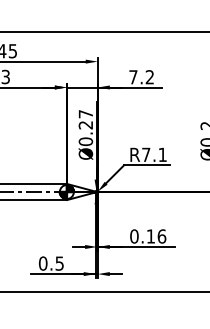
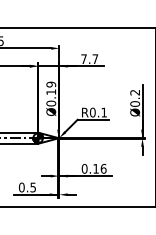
text: (150, 76) -> (95, 58), 7.2 -> 7.7
text: (86, 119) -> (51, 88), Ø0.27 -> Ø0.19
text: (145, 154) -> (92, 112), R7.1 -> R0.1

